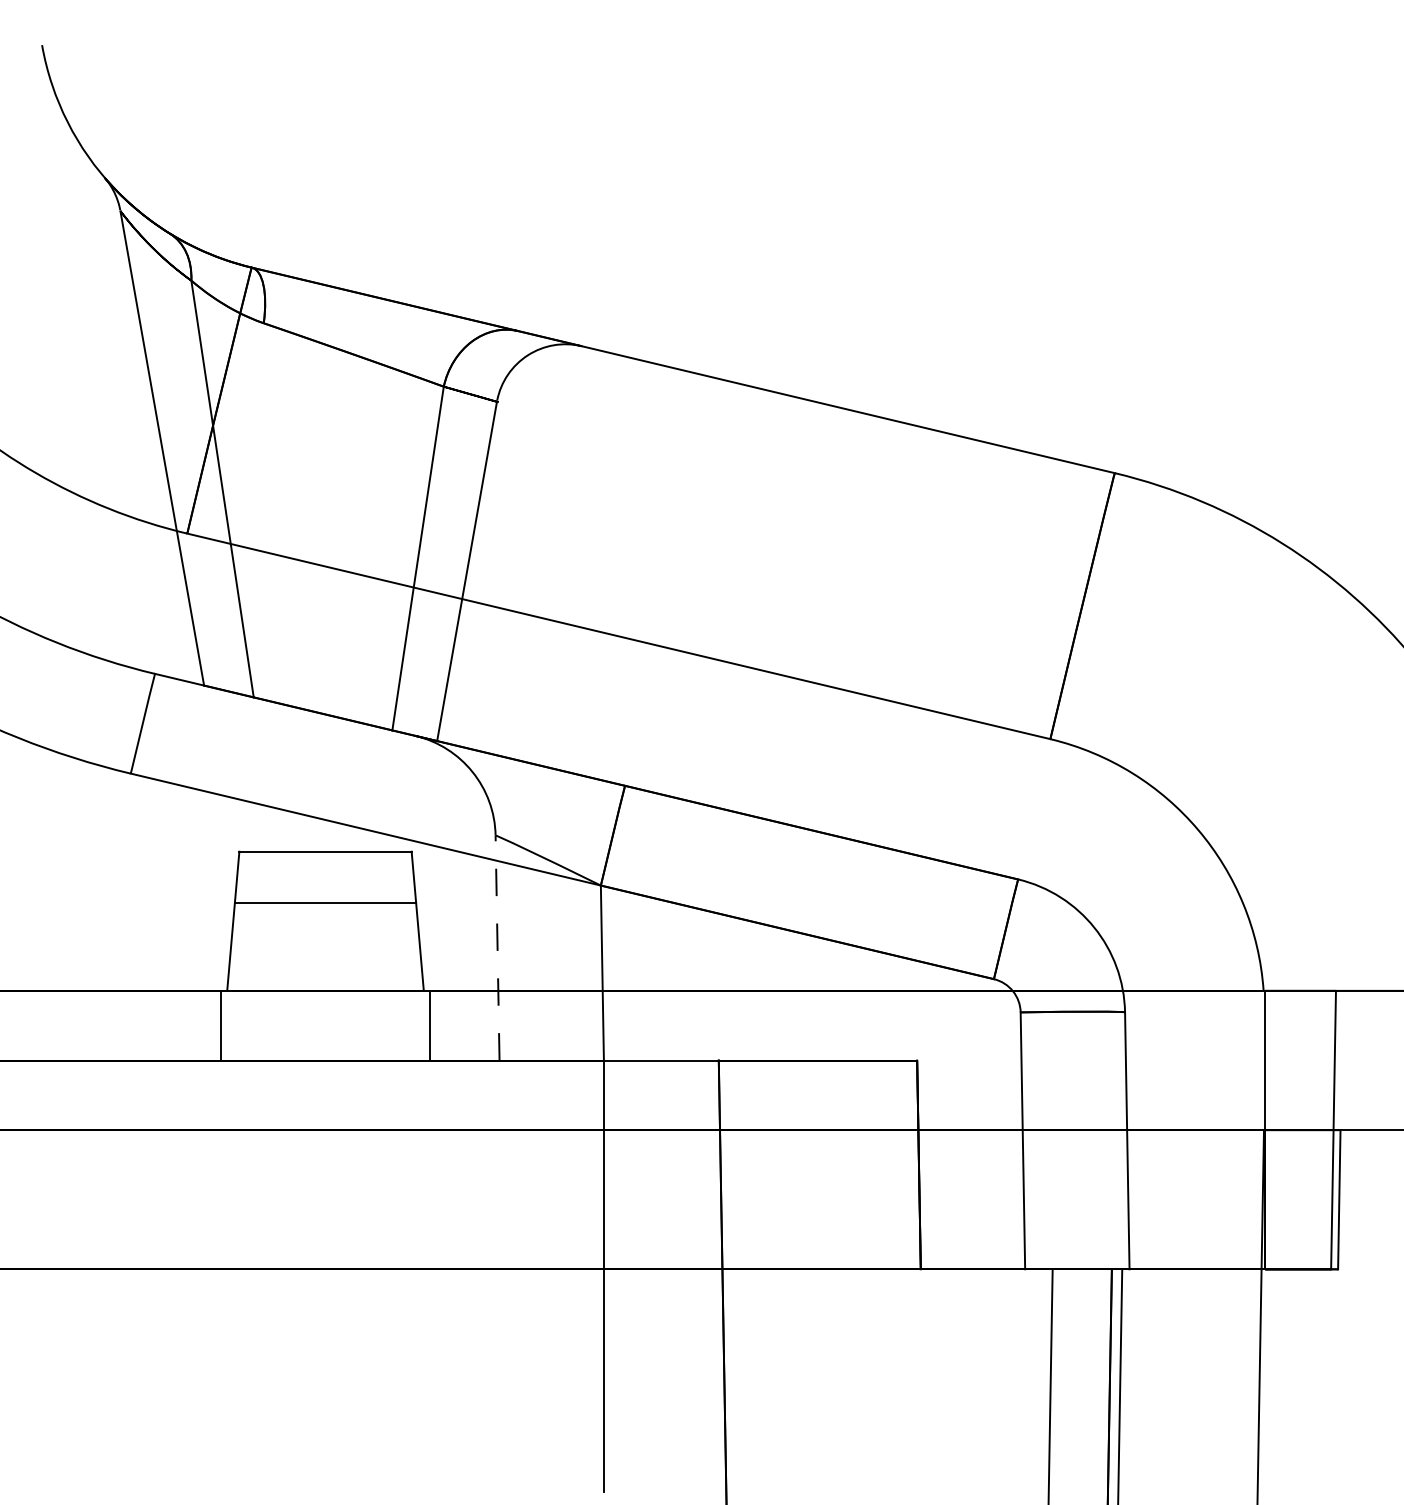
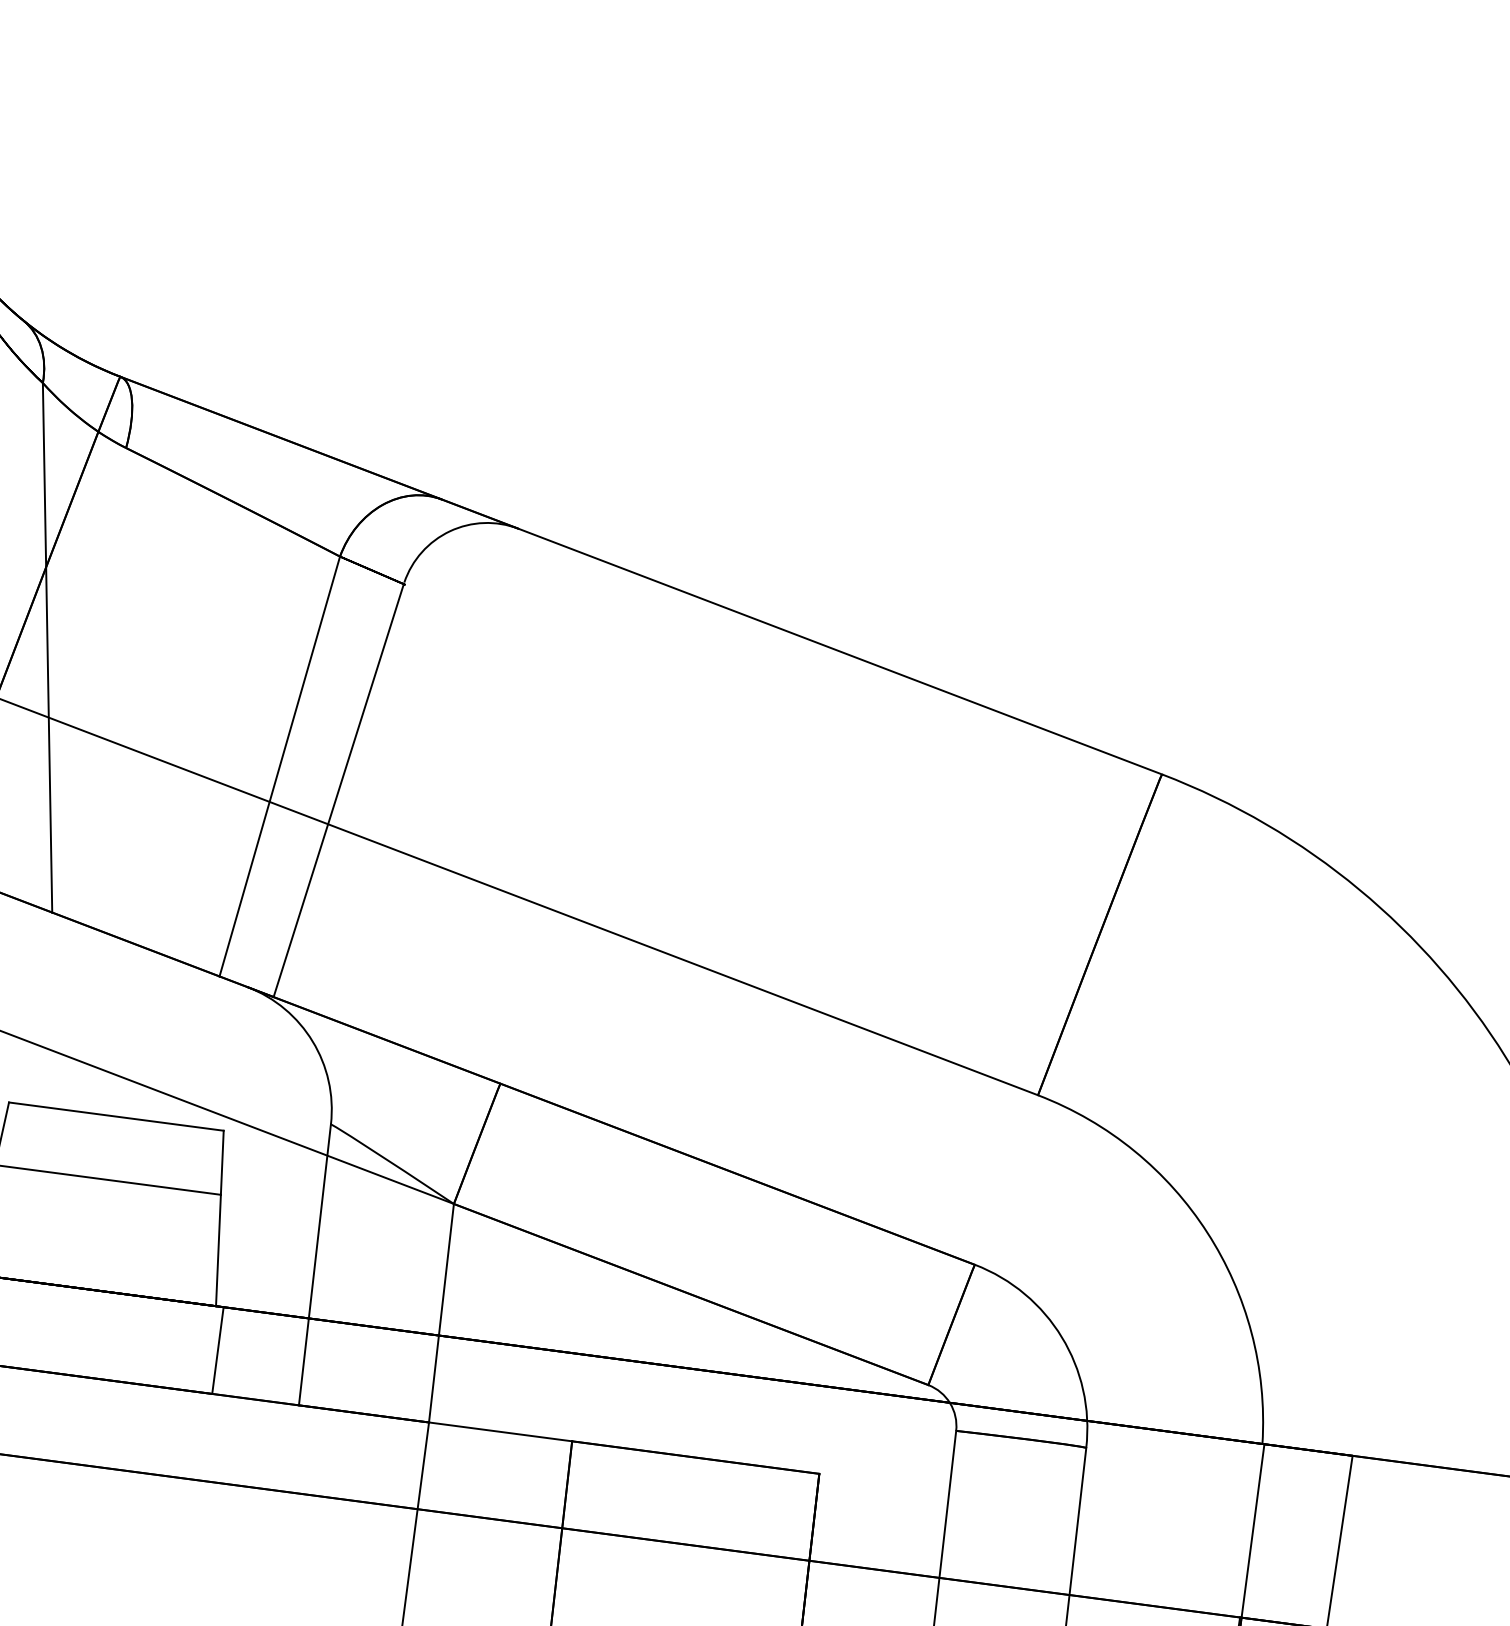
line: (497, 947) -> (314, 1264), dashed -> solid

